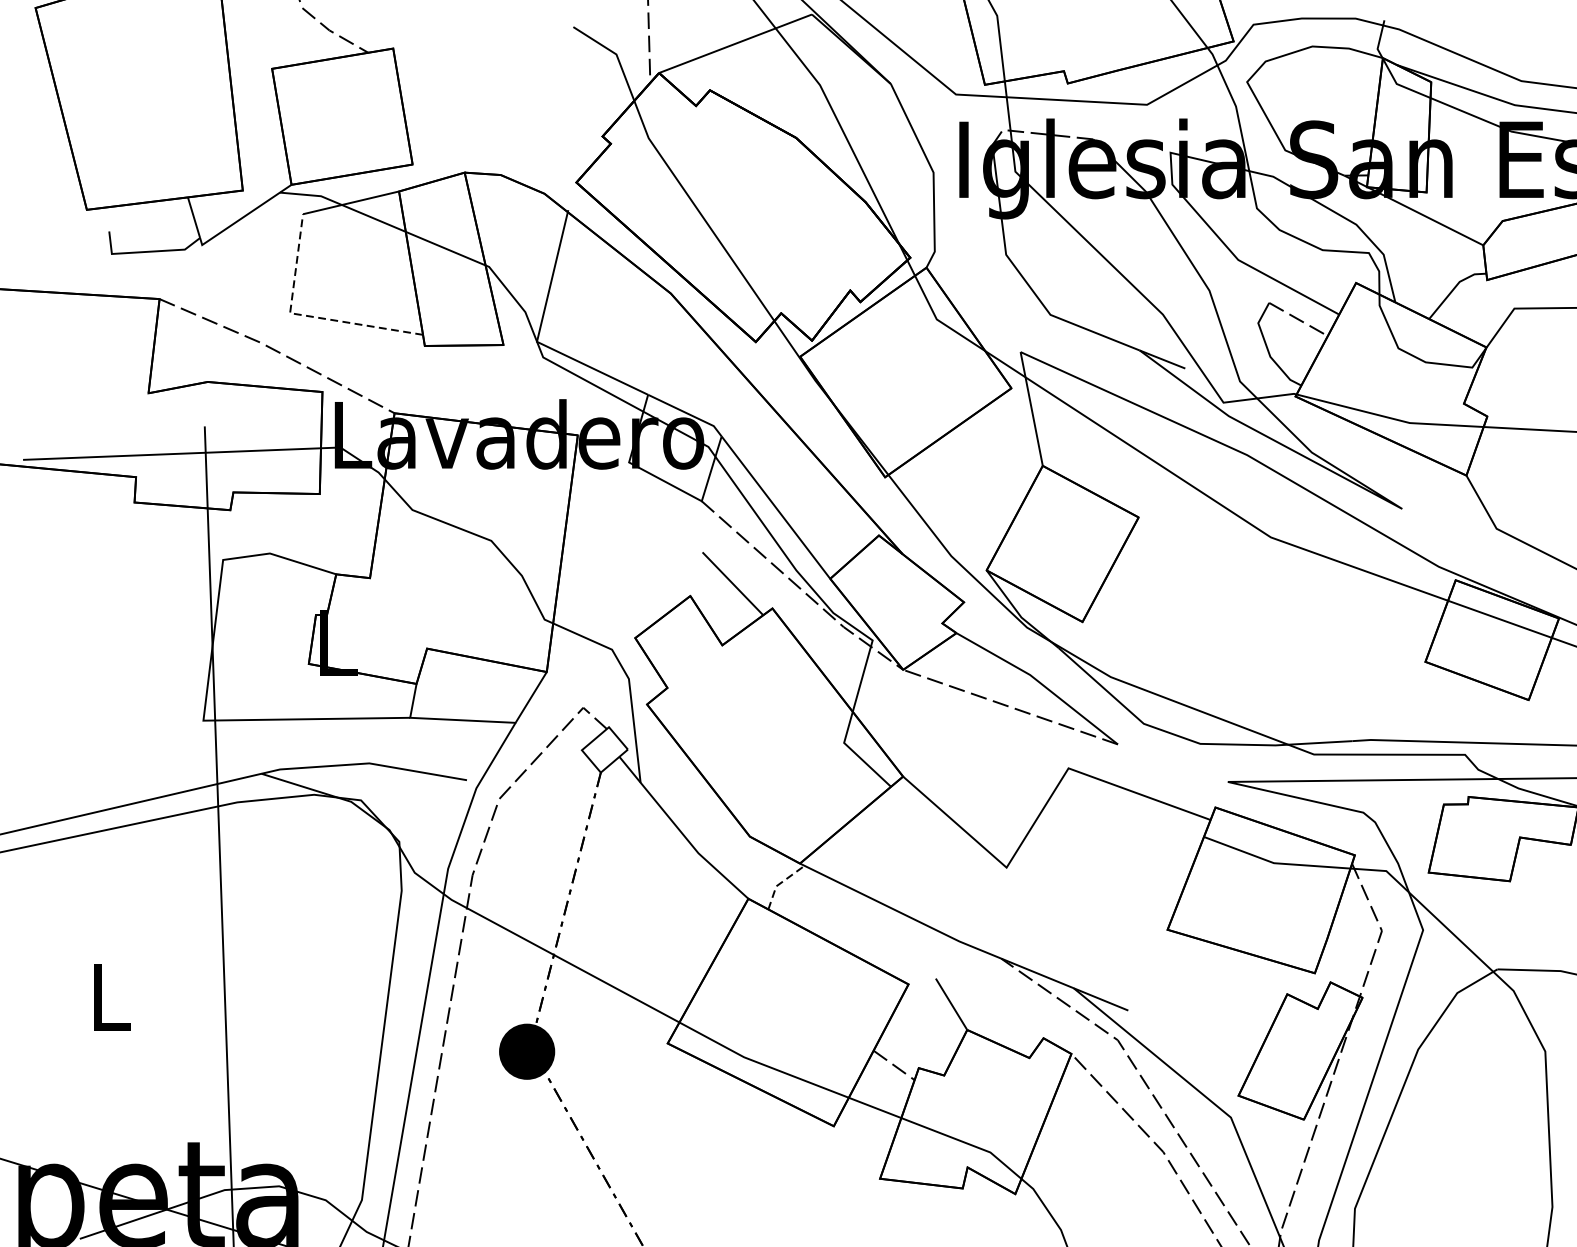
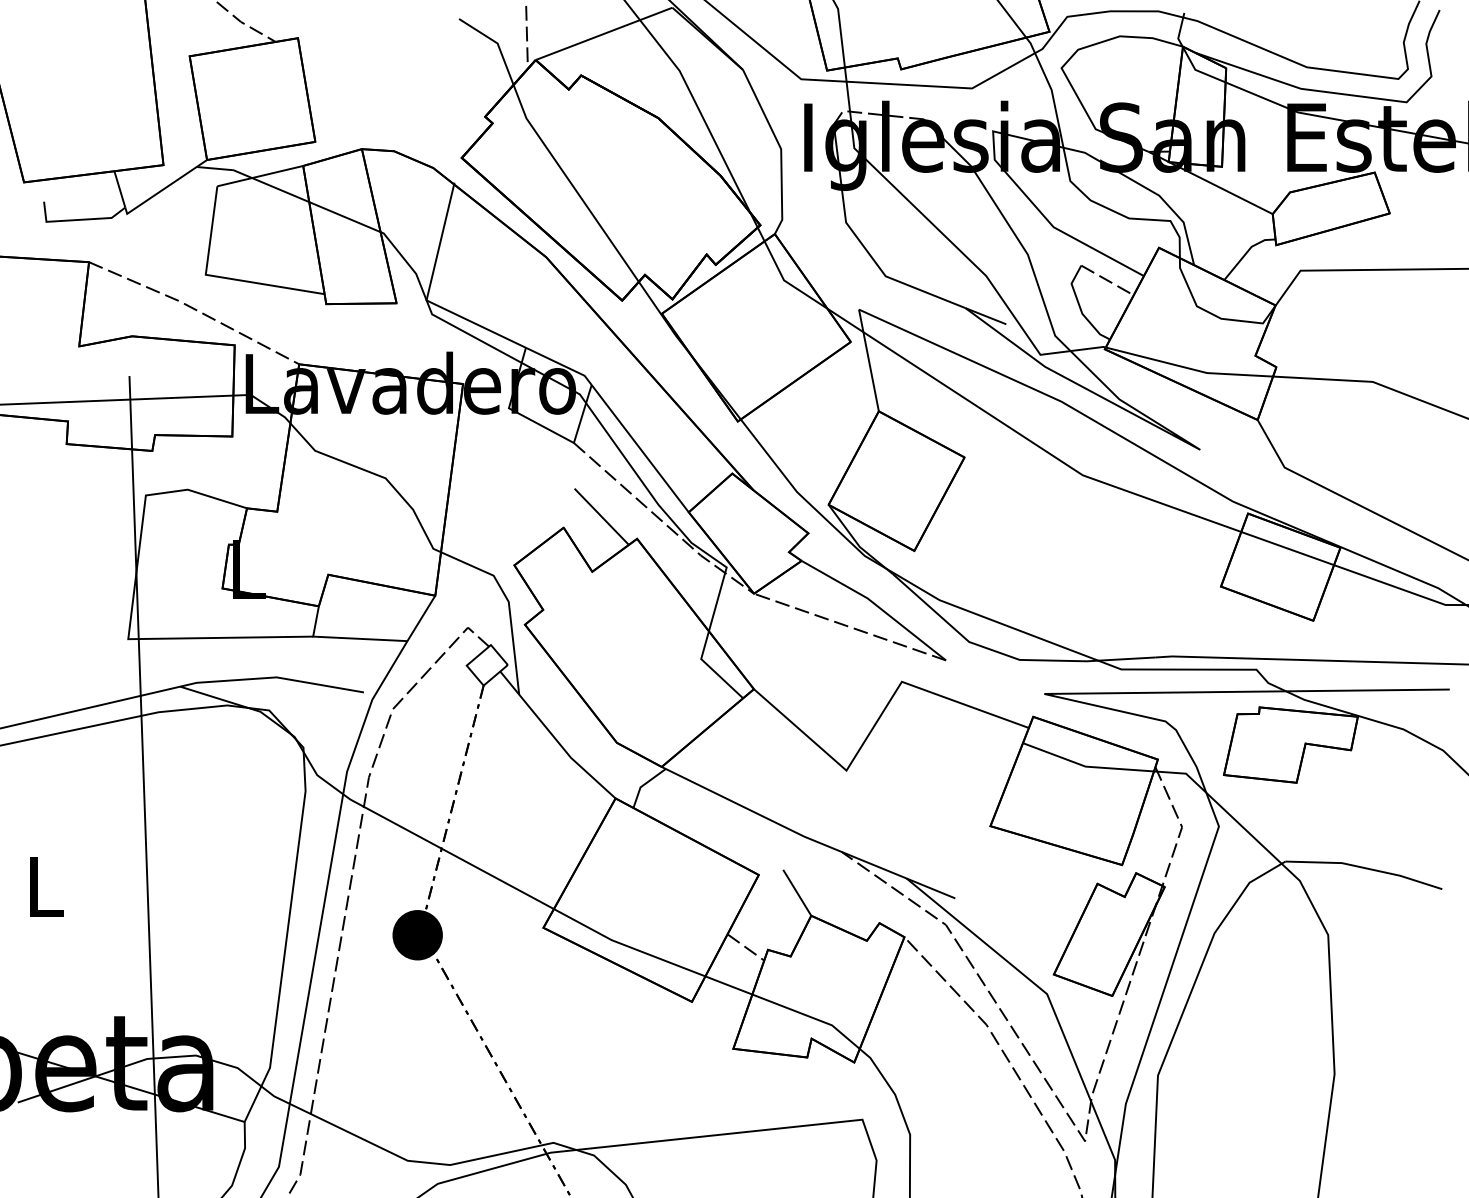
line: (306, 316) -> (220, 277), dashed -> solid
line: (780, 883) -> (644, 784), dashed -> solid

